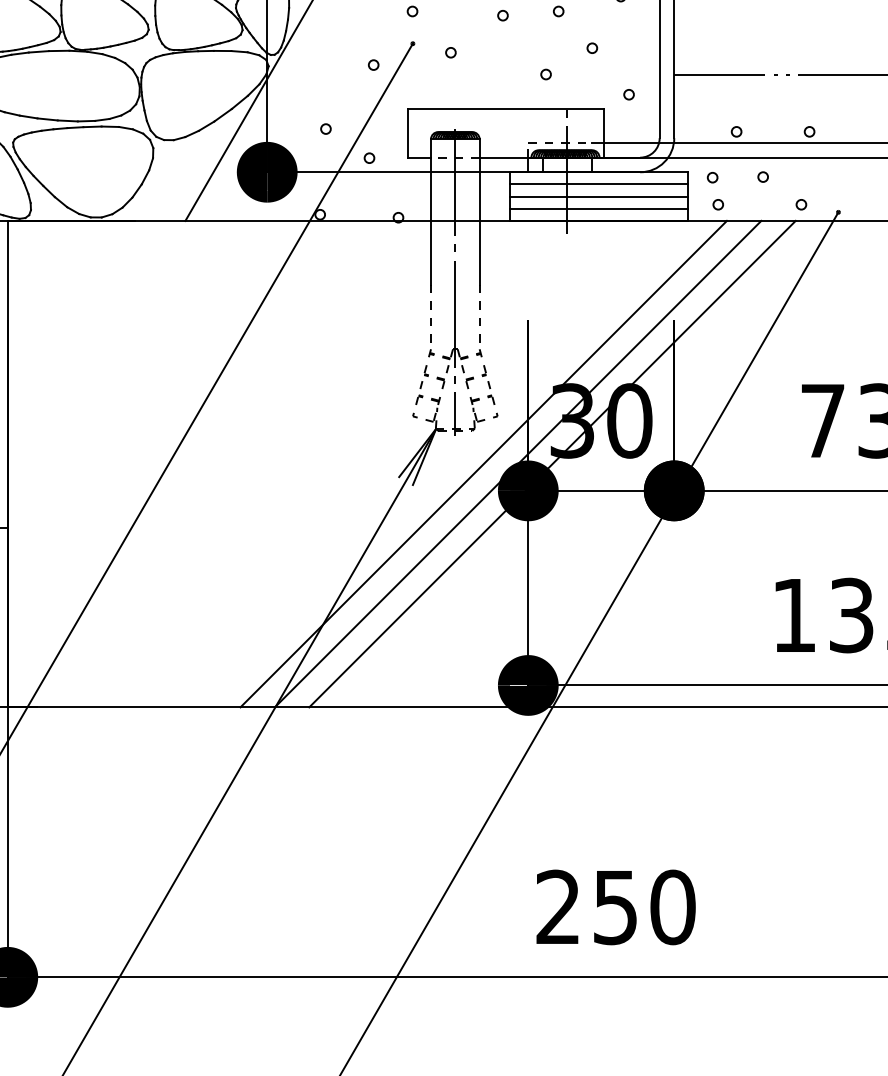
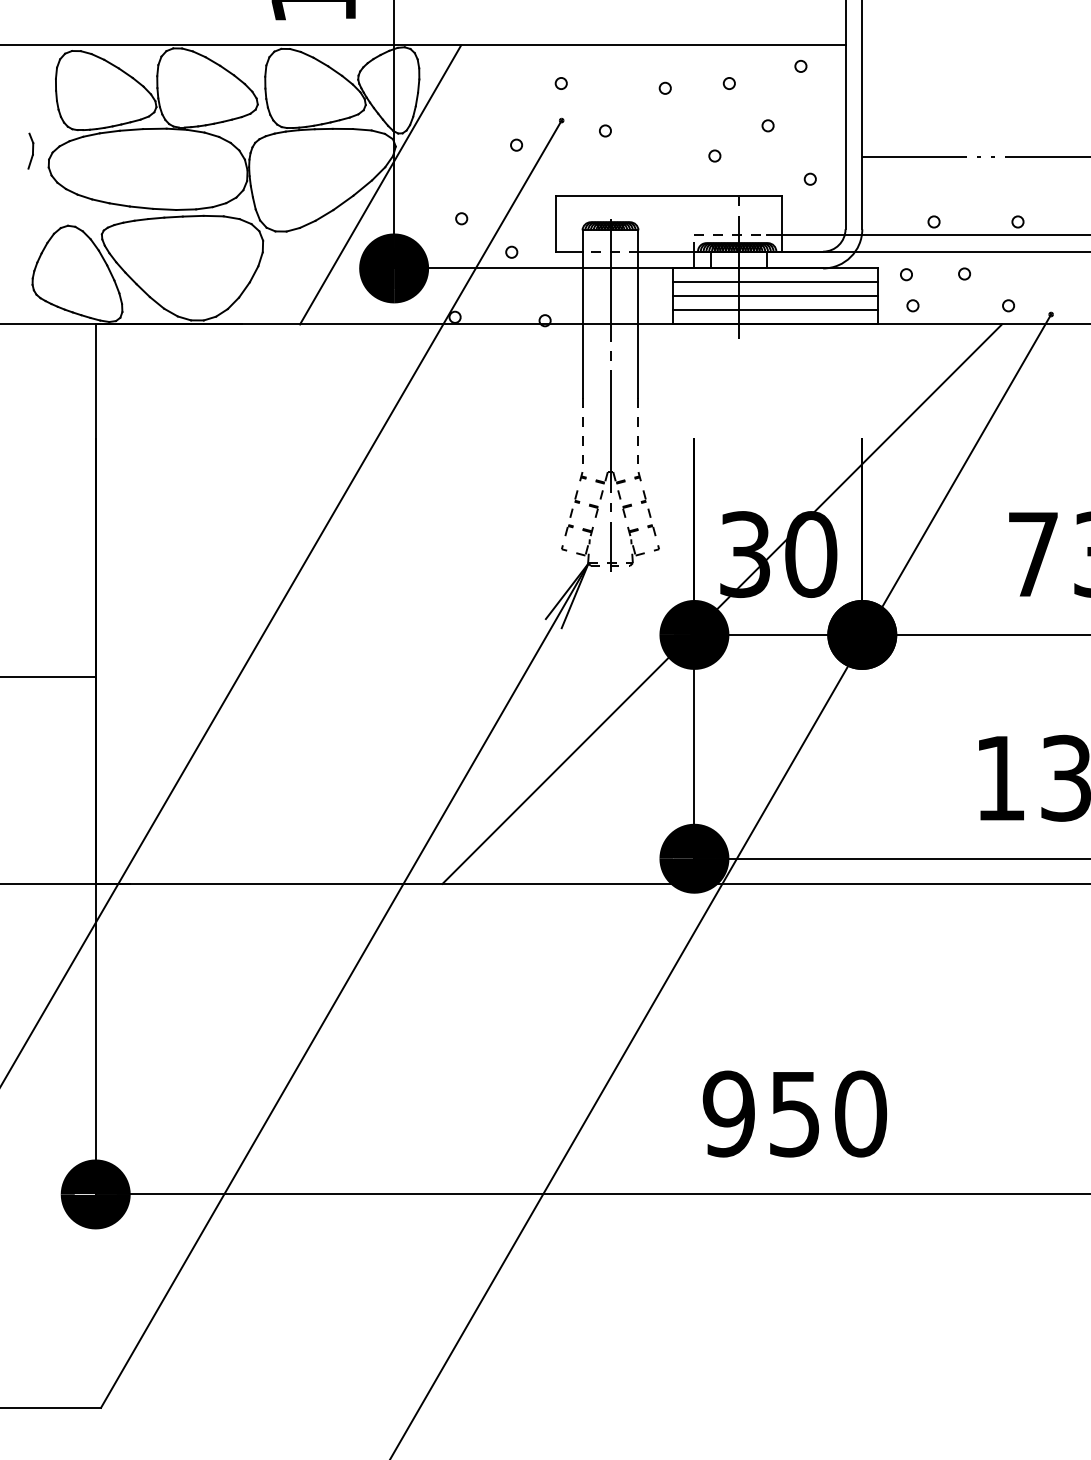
line: (483, 463) -> (642, 603), removed
line: (517, 463) -> (682, 603), removed
text: (557, 906) -> (728, 1113), 250 -> 950

